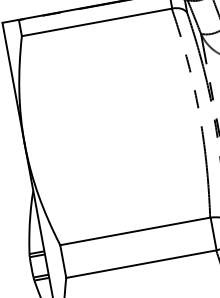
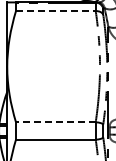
line: (96, 23) -> (55, 11), solid -> dashed
line: (134, 231) -> (55, 122), solid -> dashed

